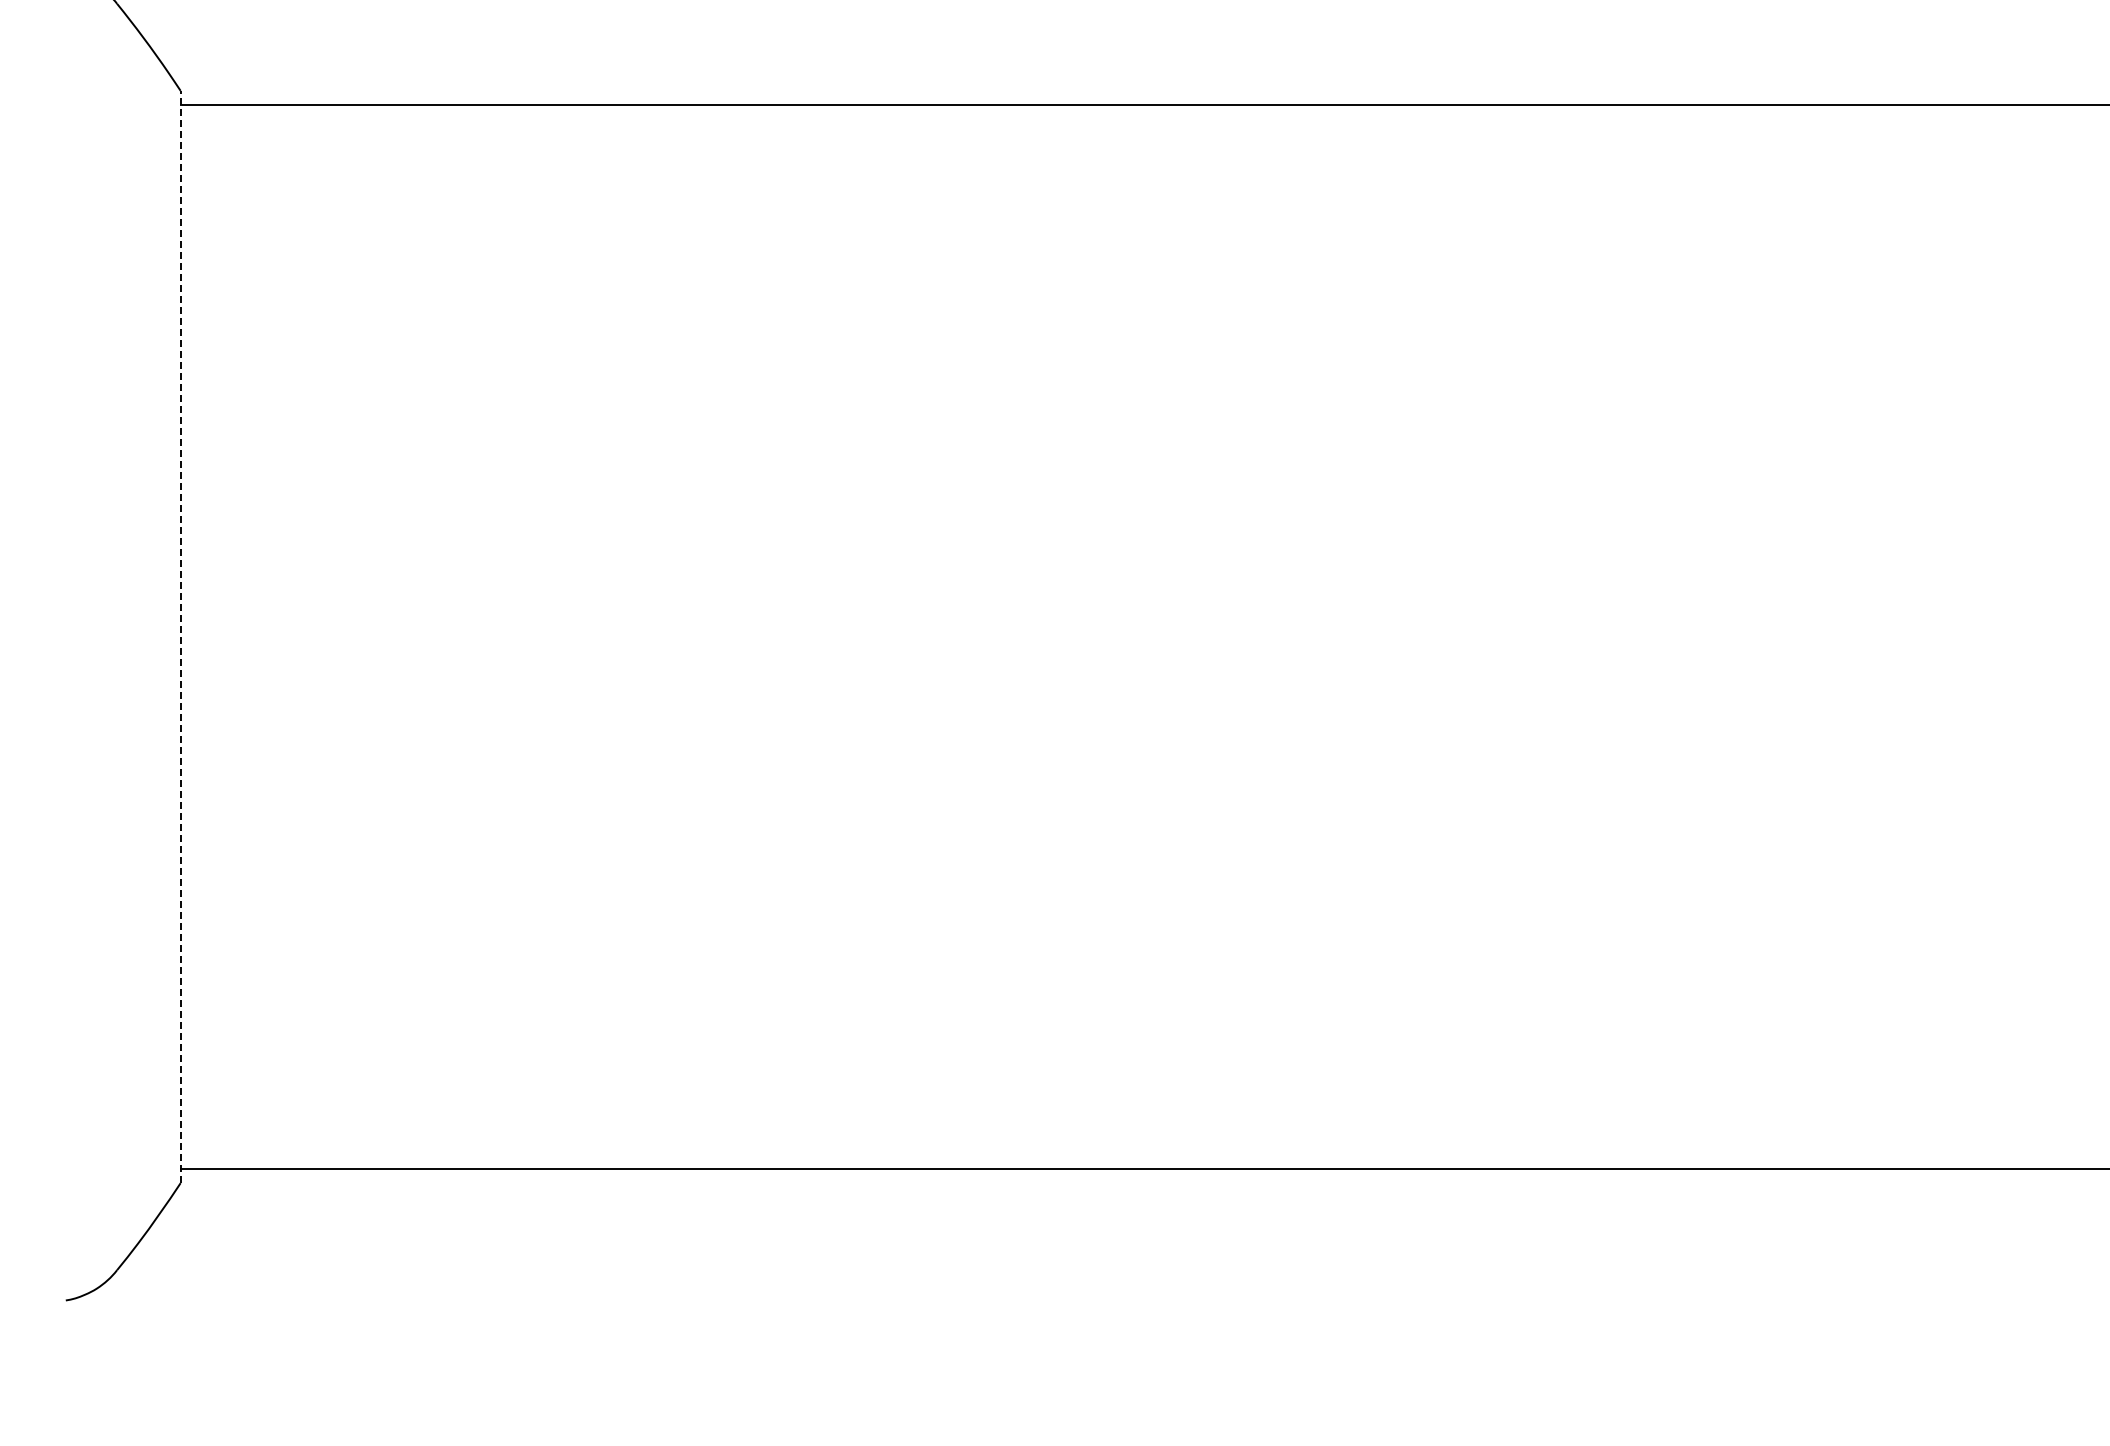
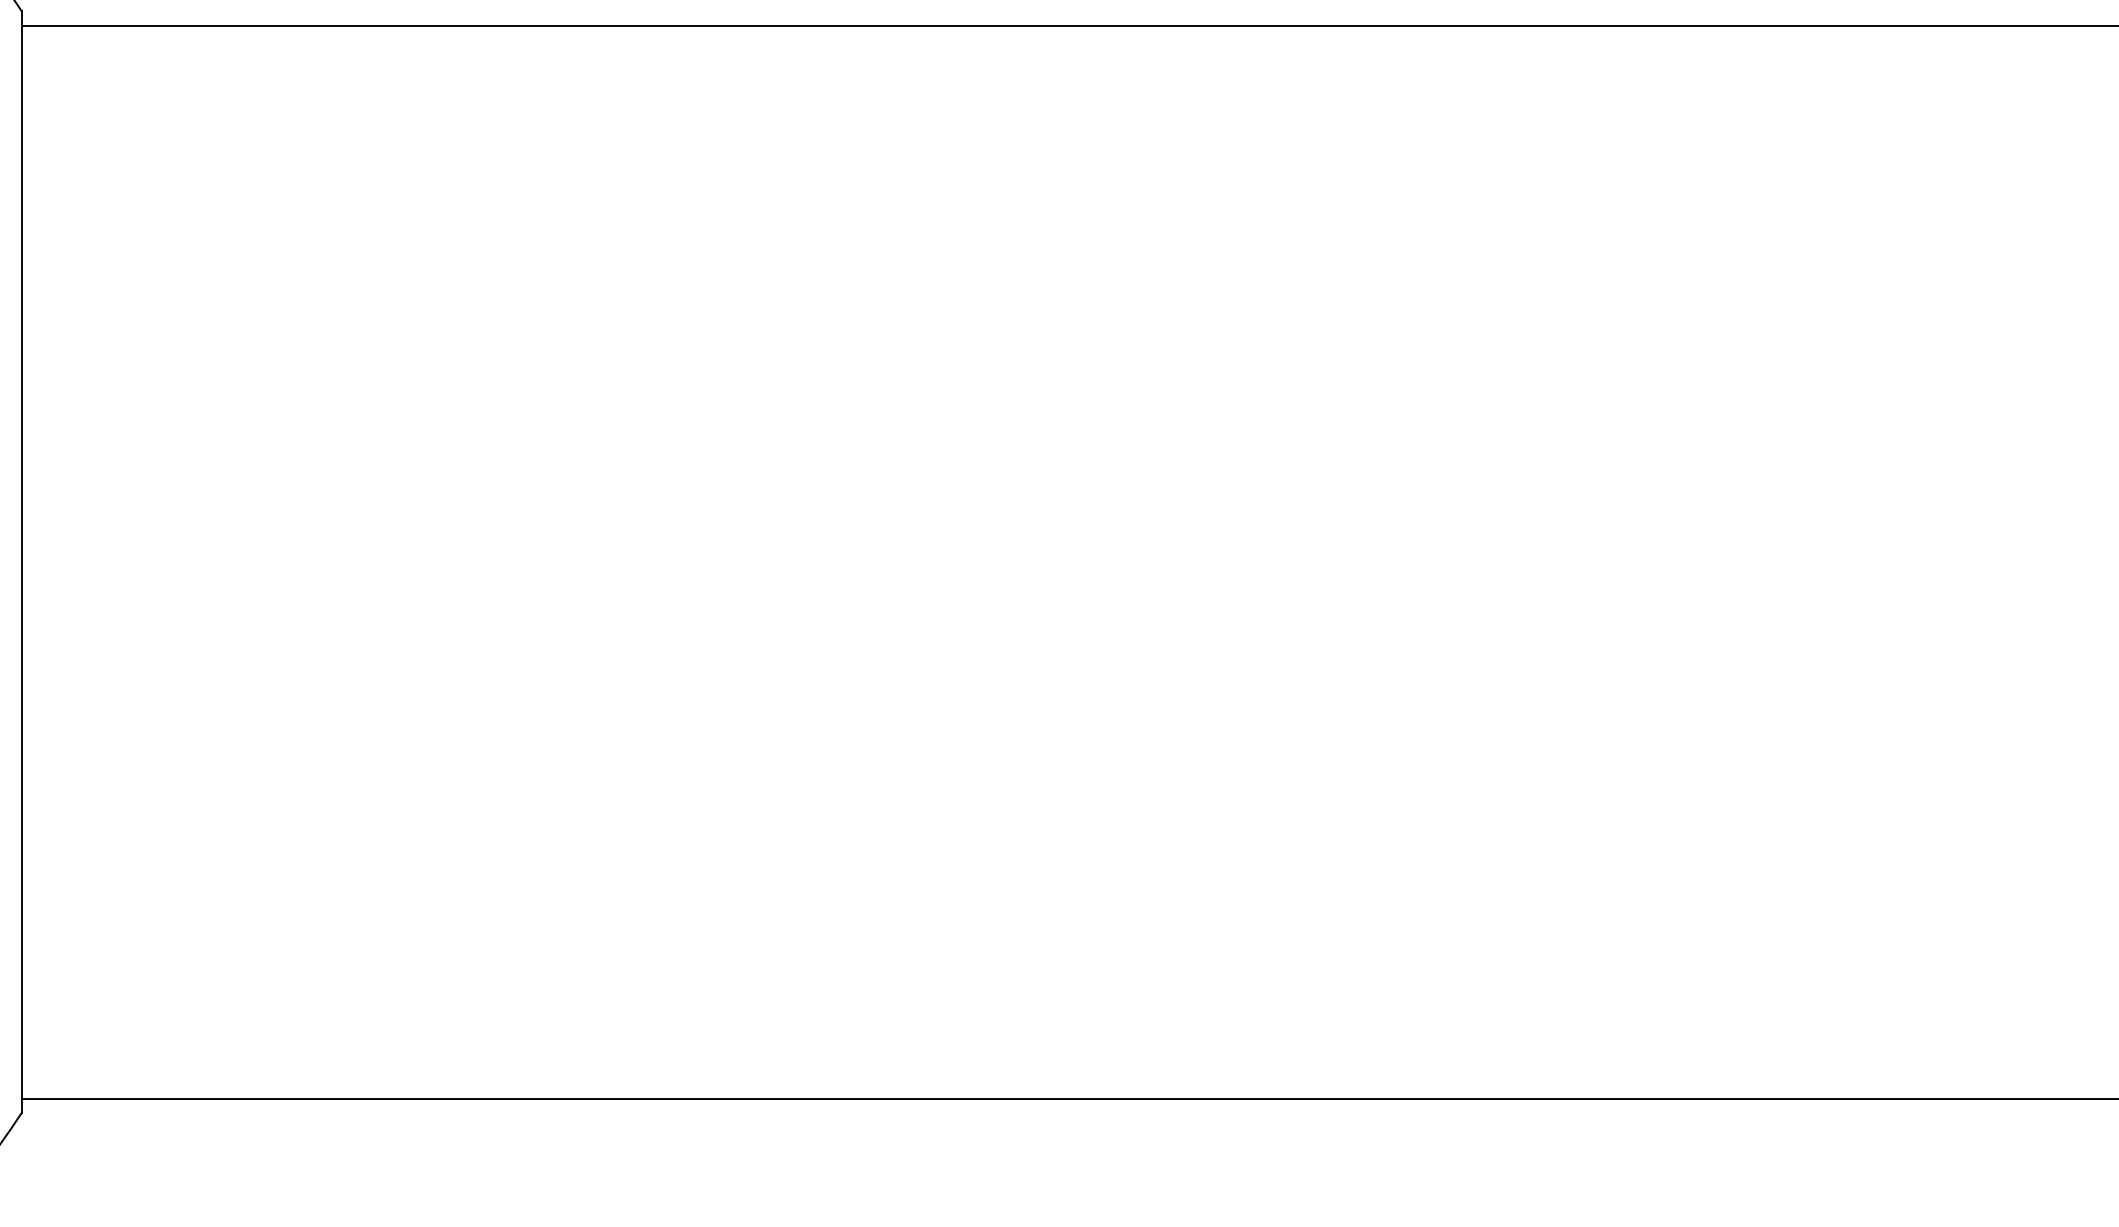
line: (180, 636) -> (21, 561), dashed -> solid

